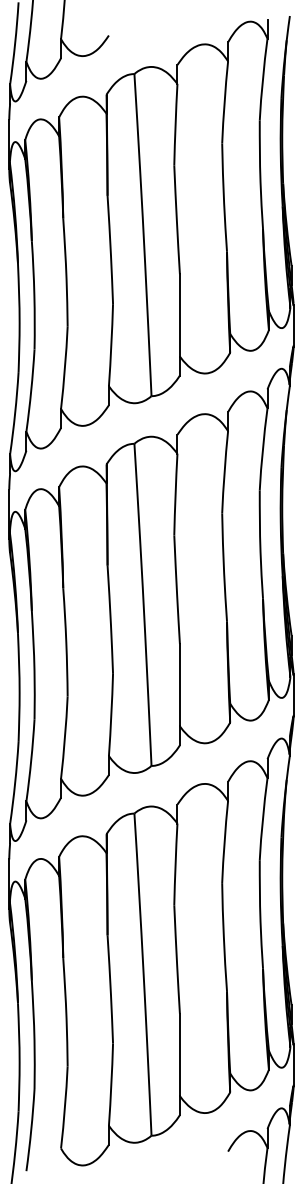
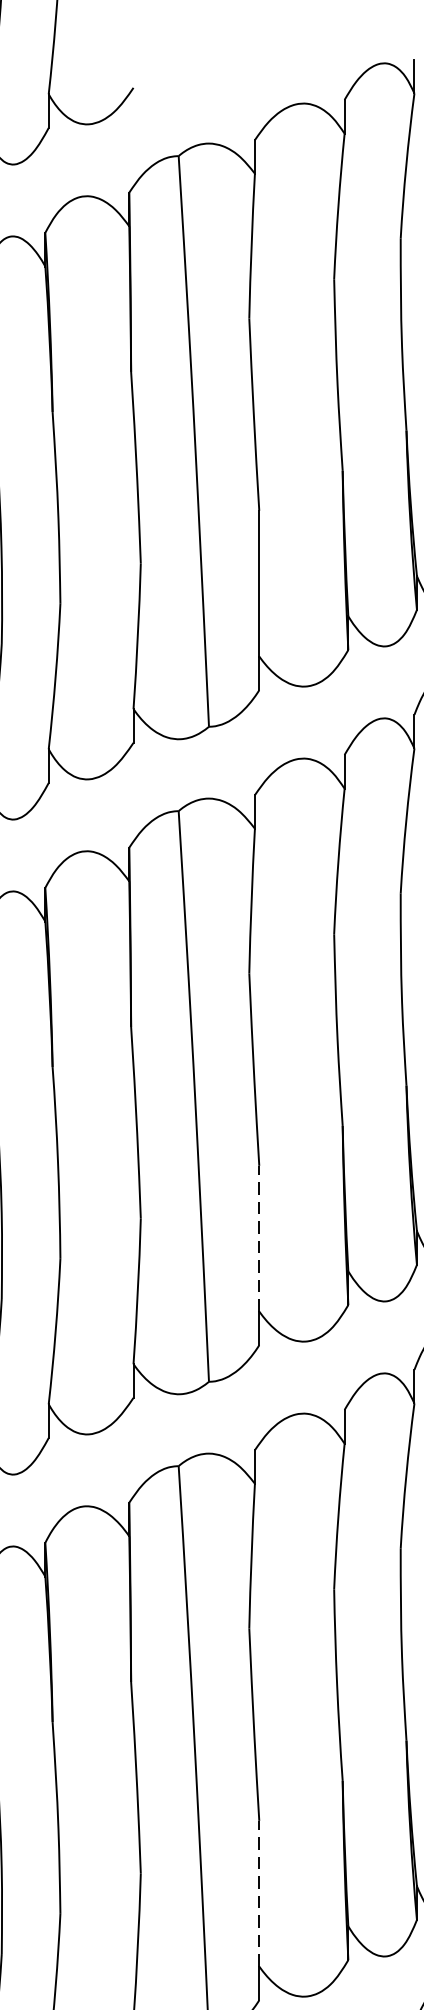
line: (179, 684) -> (258, 1237), solid -> dashed
line: (179, 1054) -> (258, 1892), solid -> dashed

